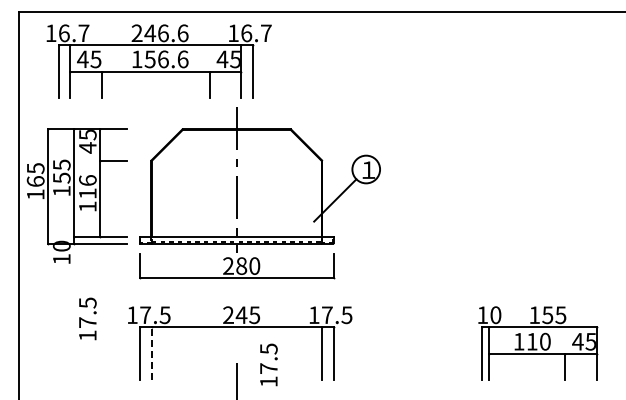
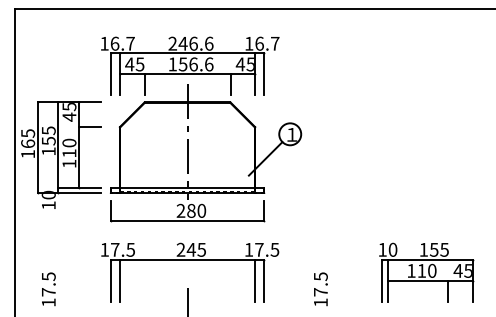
part: (158, 61) -> (189, 66), moved
text: (87, 180) -> (69, 143), 116 -> 110
text: (87, 318) -> (48, 288), moved
line: (151, 353) -> (119, 280), dashed -> solid
text: (268, 364) -> (320, 288), moved

